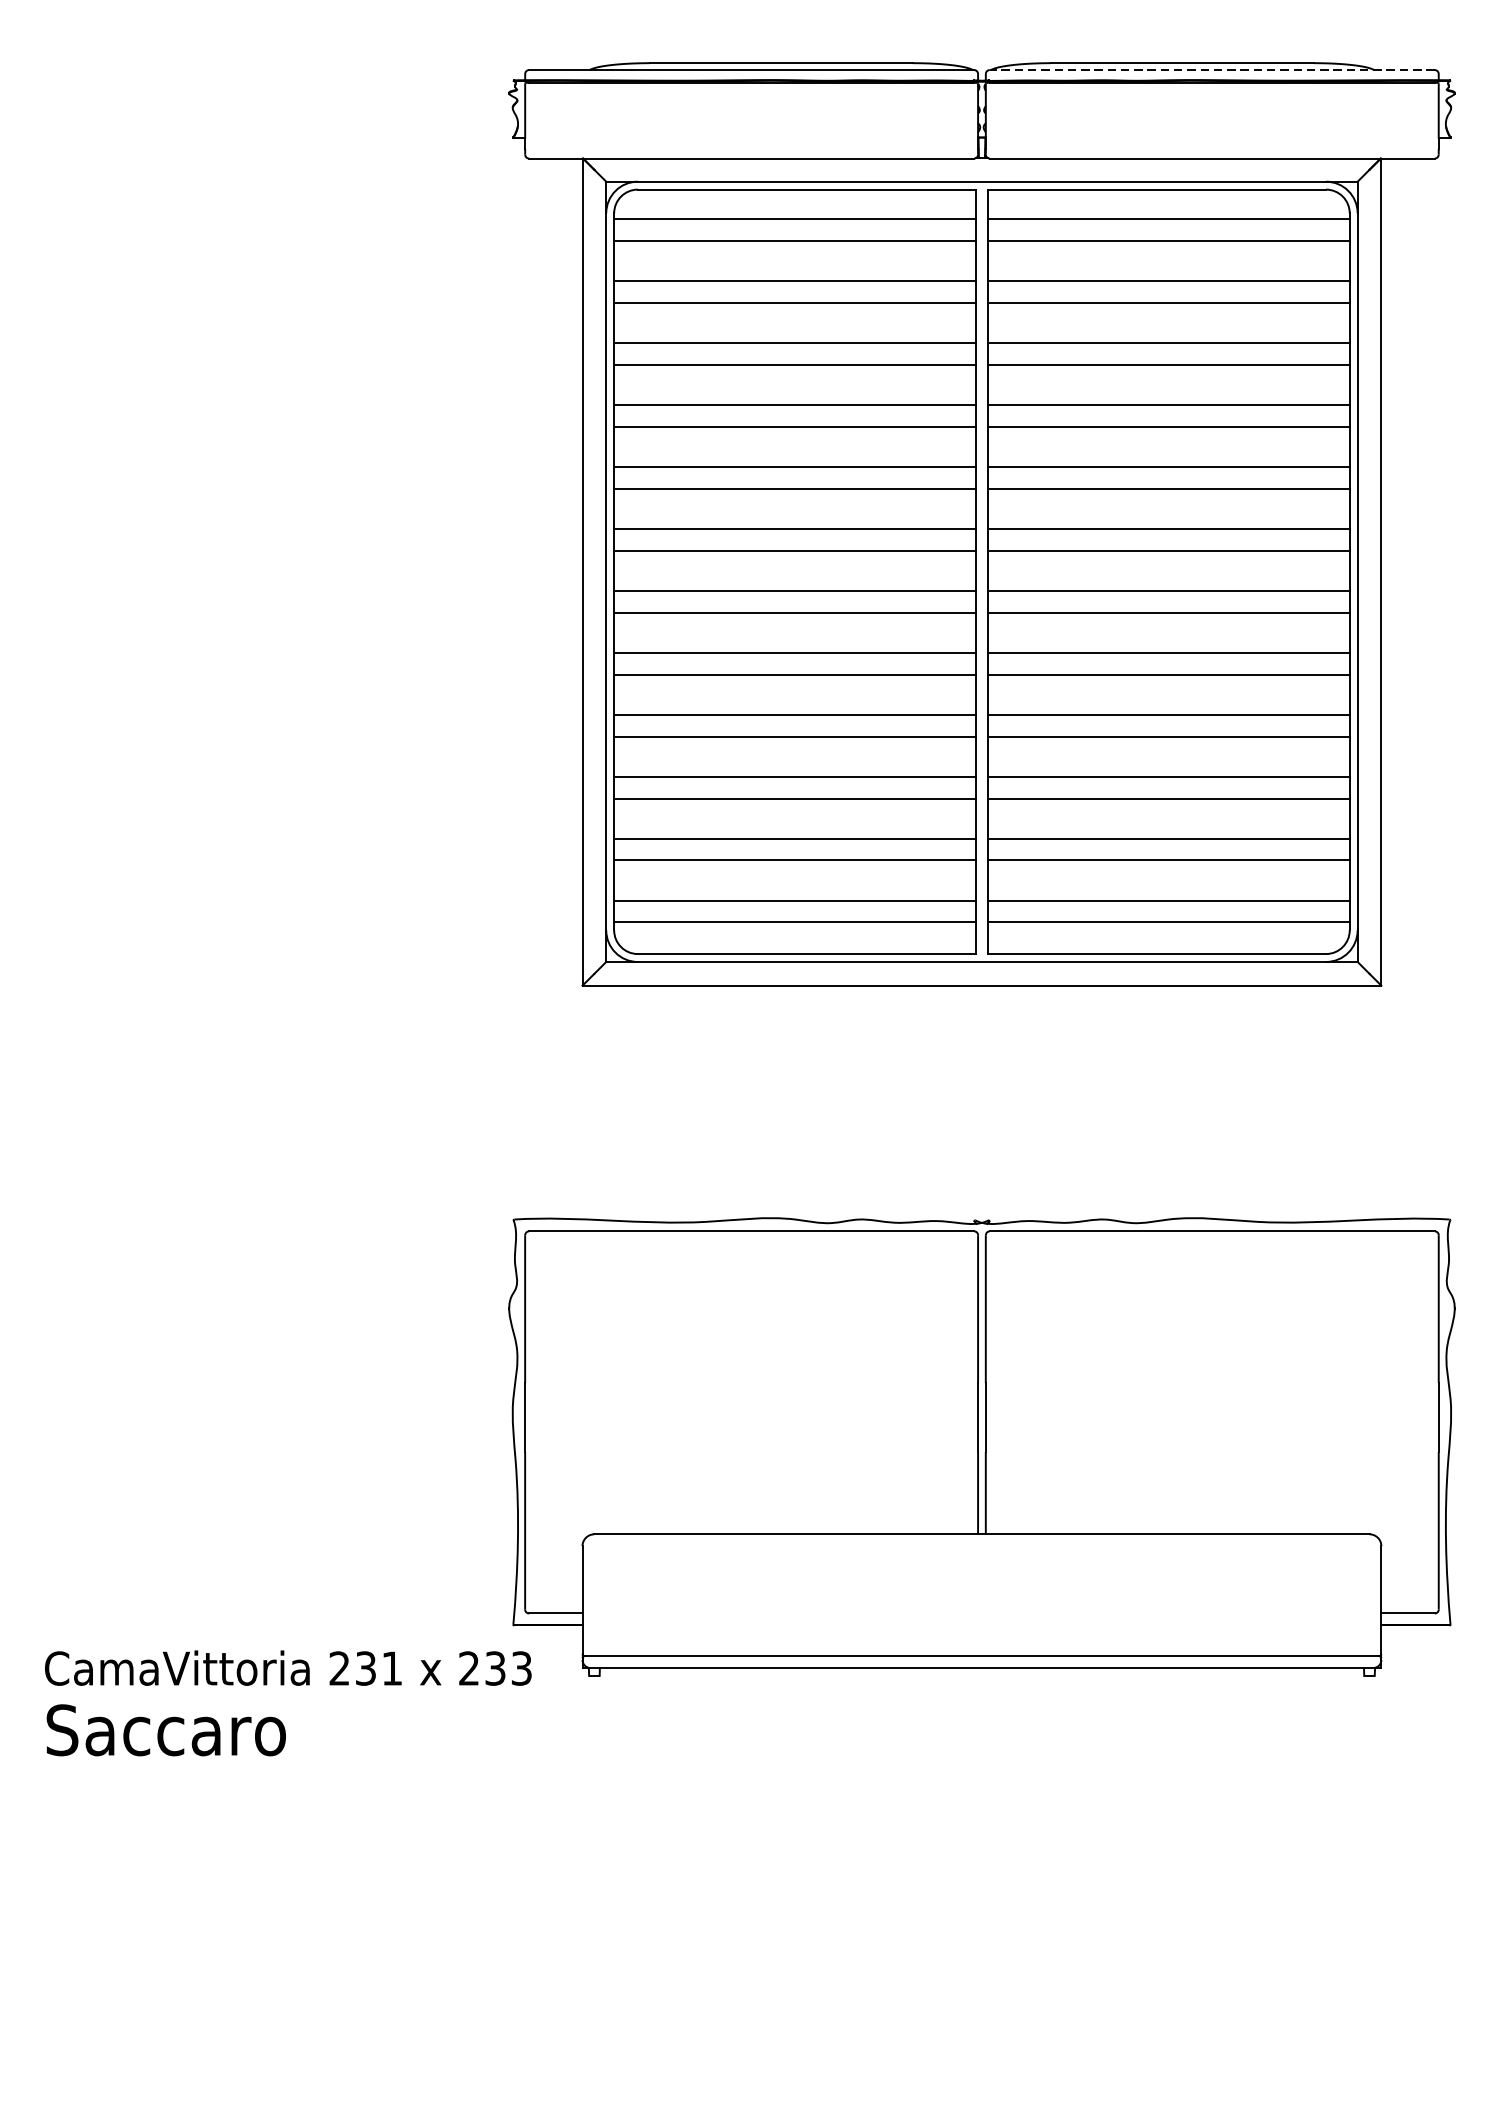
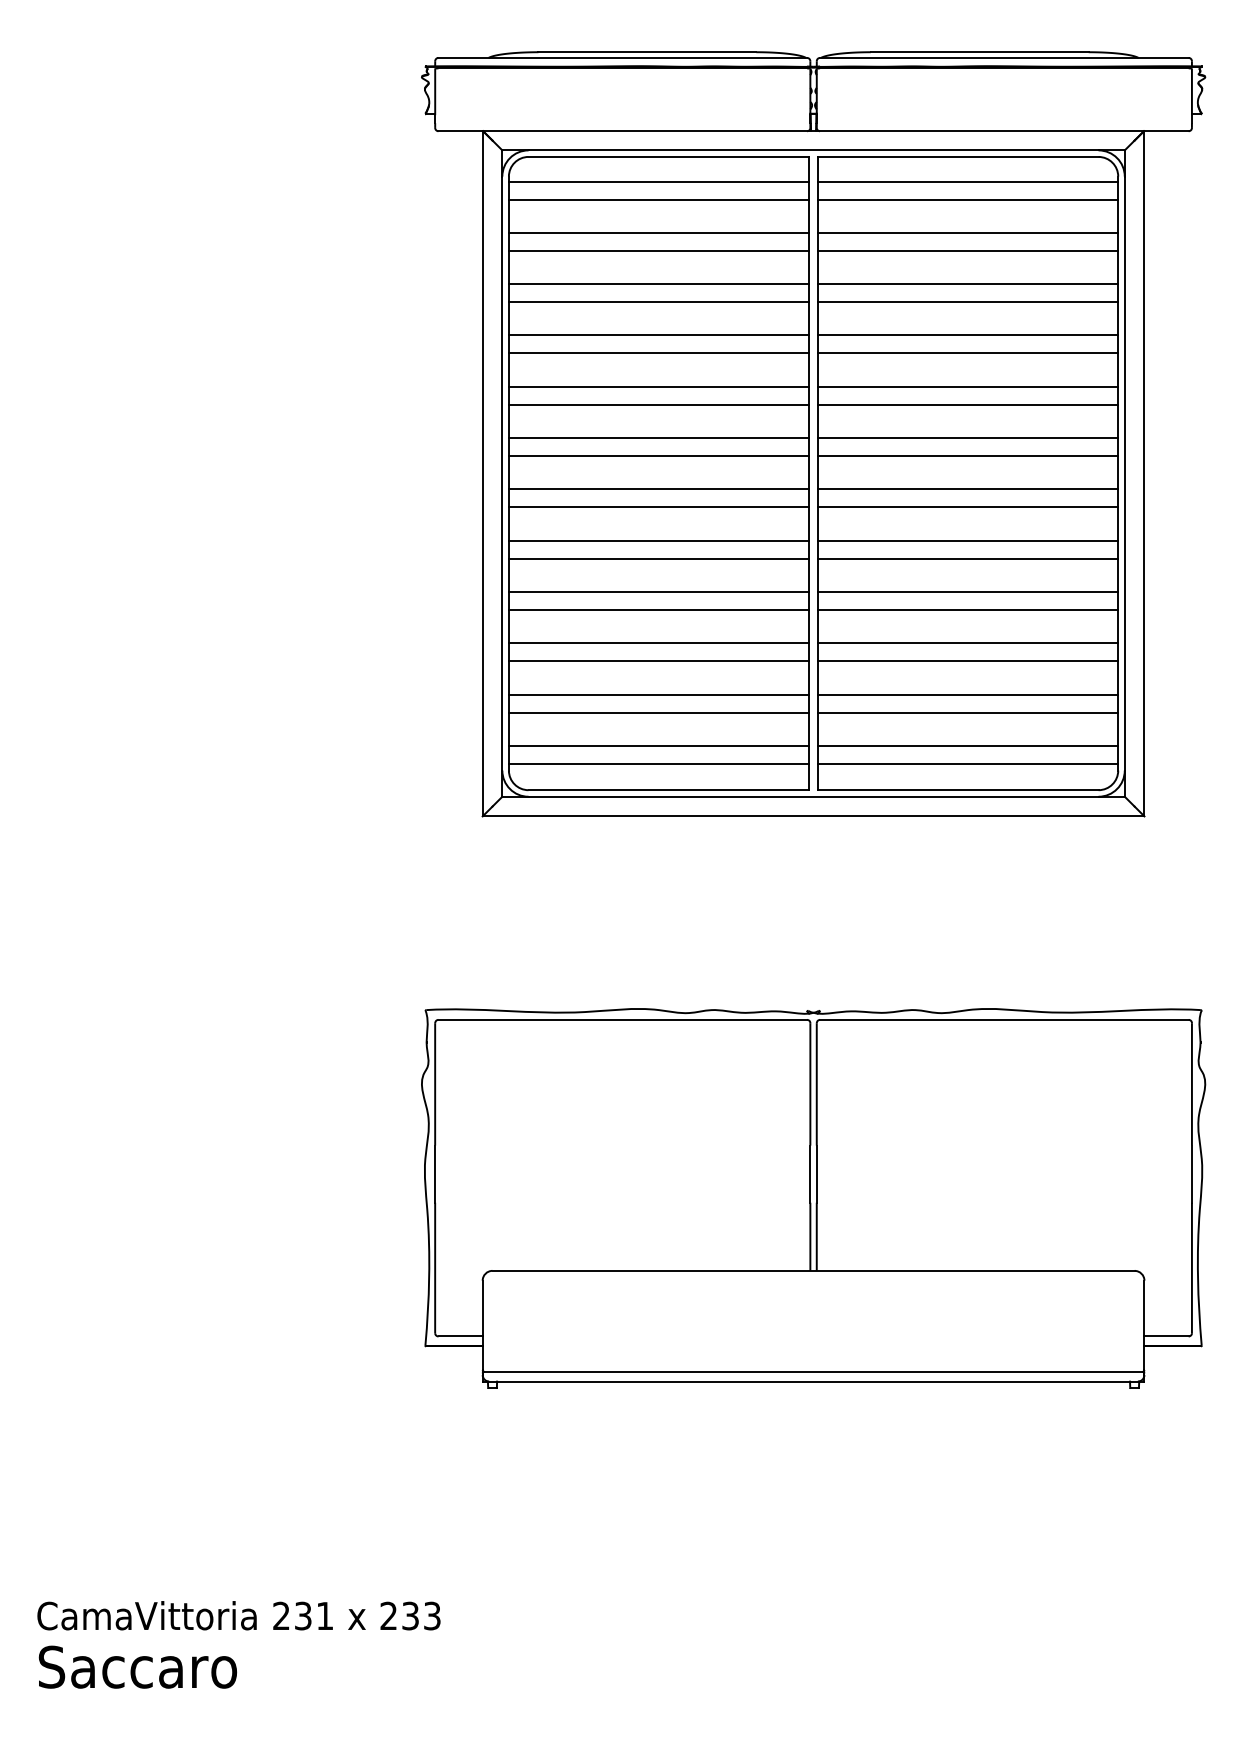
line: (1211, 69) -> (1003, 57), dashed -> solid
text: (287, 1702) -> (238, 1644), moved

